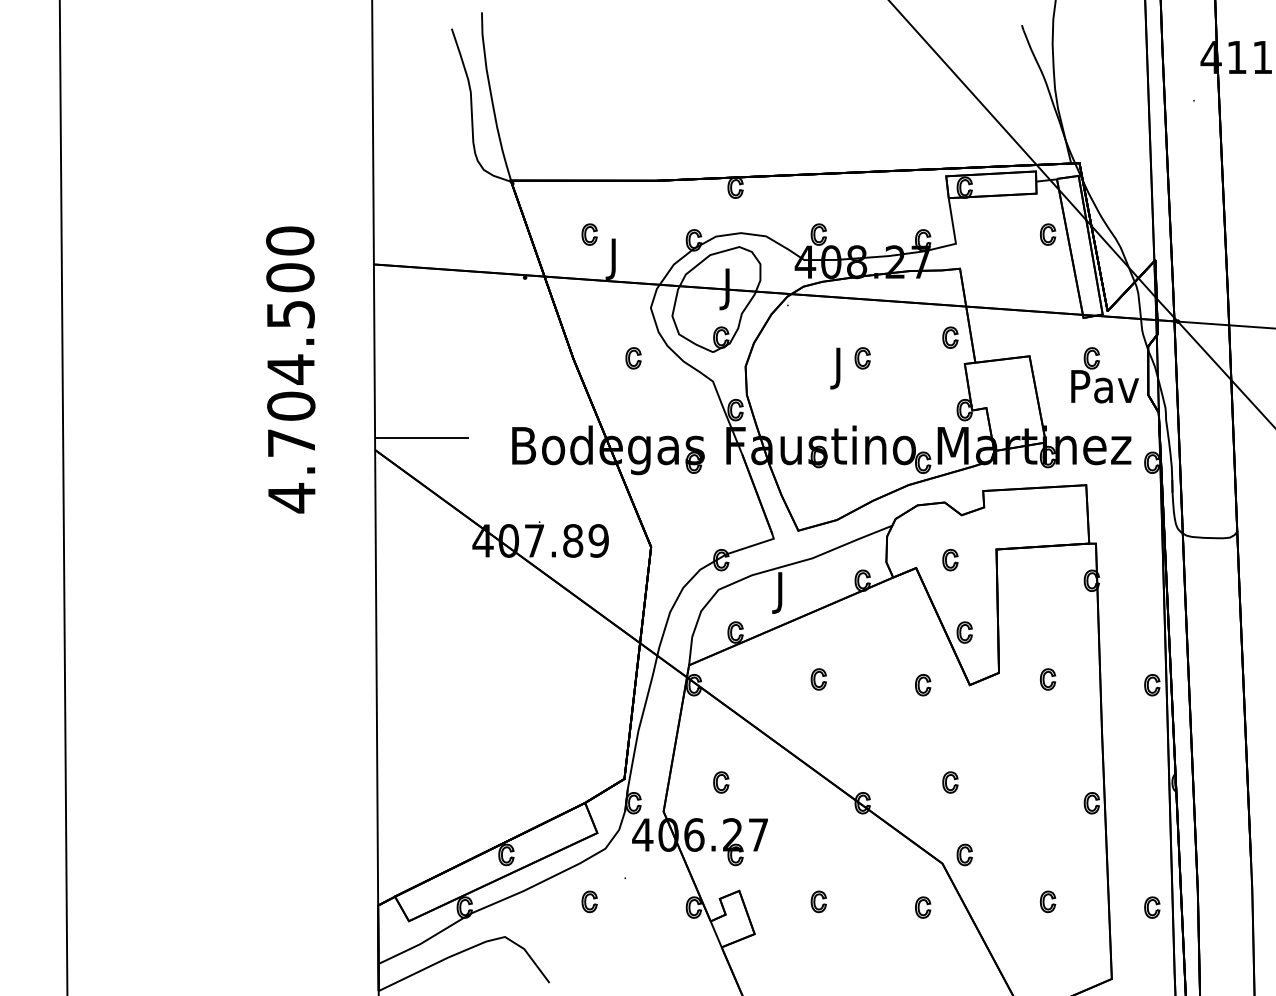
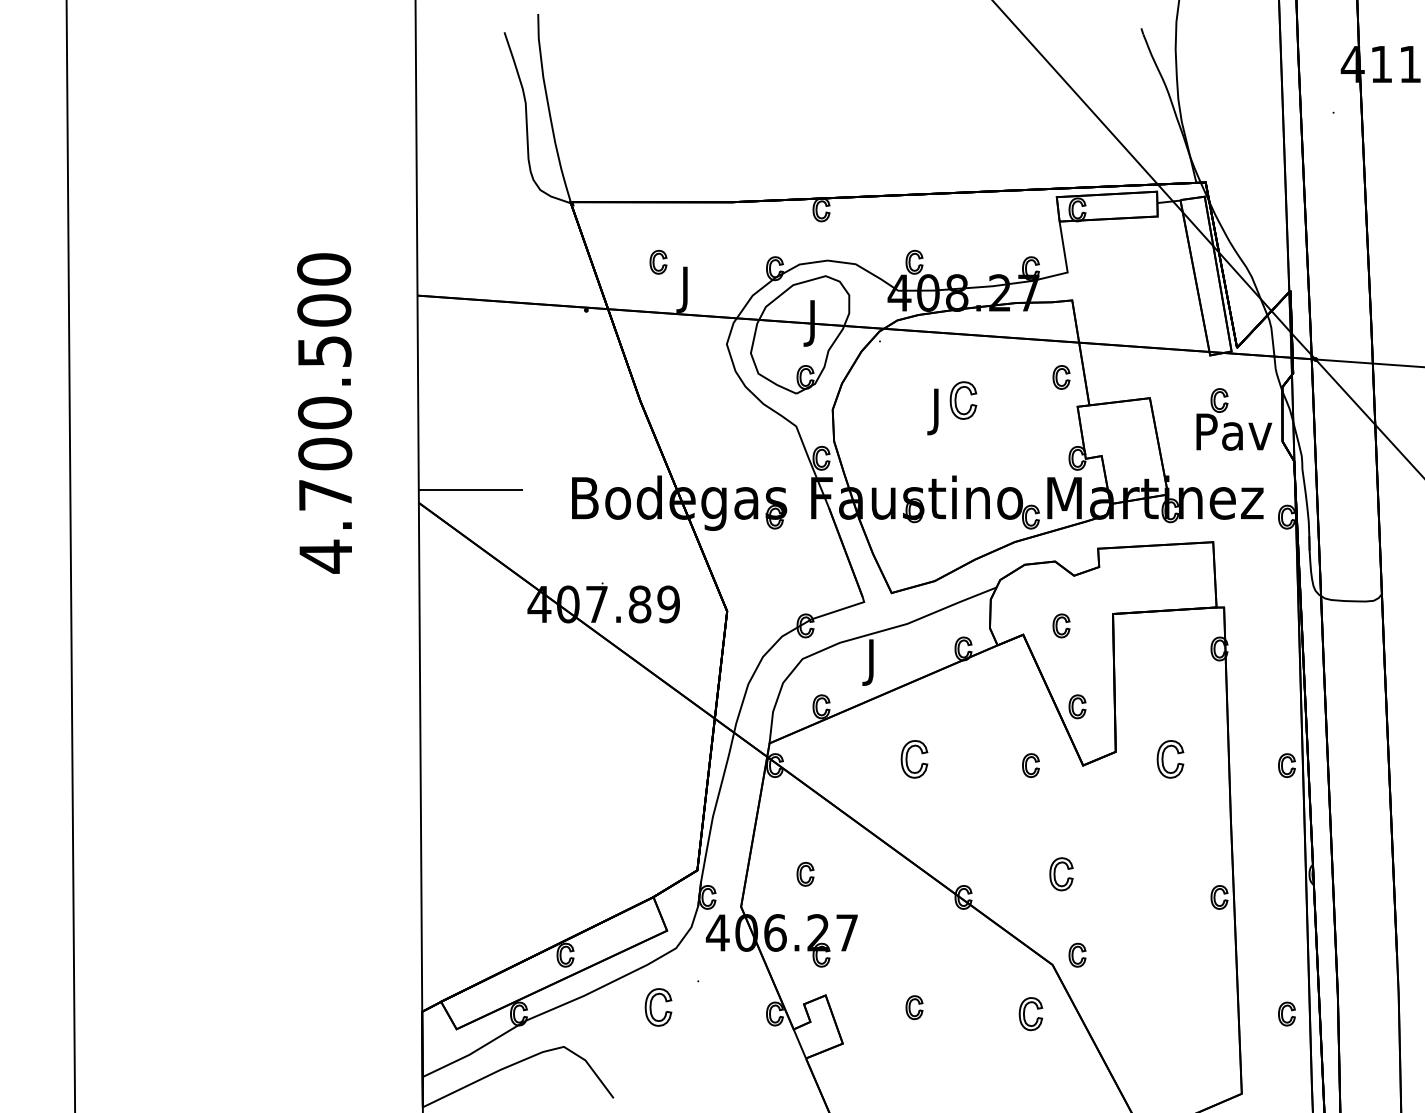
part: (1048, 233) -> (1170, 261), removed
part: (633, 358) -> (707, 400), removed
part: (862, 358) -> (963, 400), size x1.6
text: (290, 369) -> (324, 413), 4.704.500 -> 4.700.500
part: (818, 678) -> (914, 758), size x1.6
part: (1048, 678) -> (1170, 758), size x1.6
part: (950, 782) -> (1061, 874), size x1.4
part: (589, 901) -> (658, 1007), size x1.6
part: (1048, 901) -> (1170, 1007), removed
part: (922, 907) -> (1030, 1013), size x1.4

